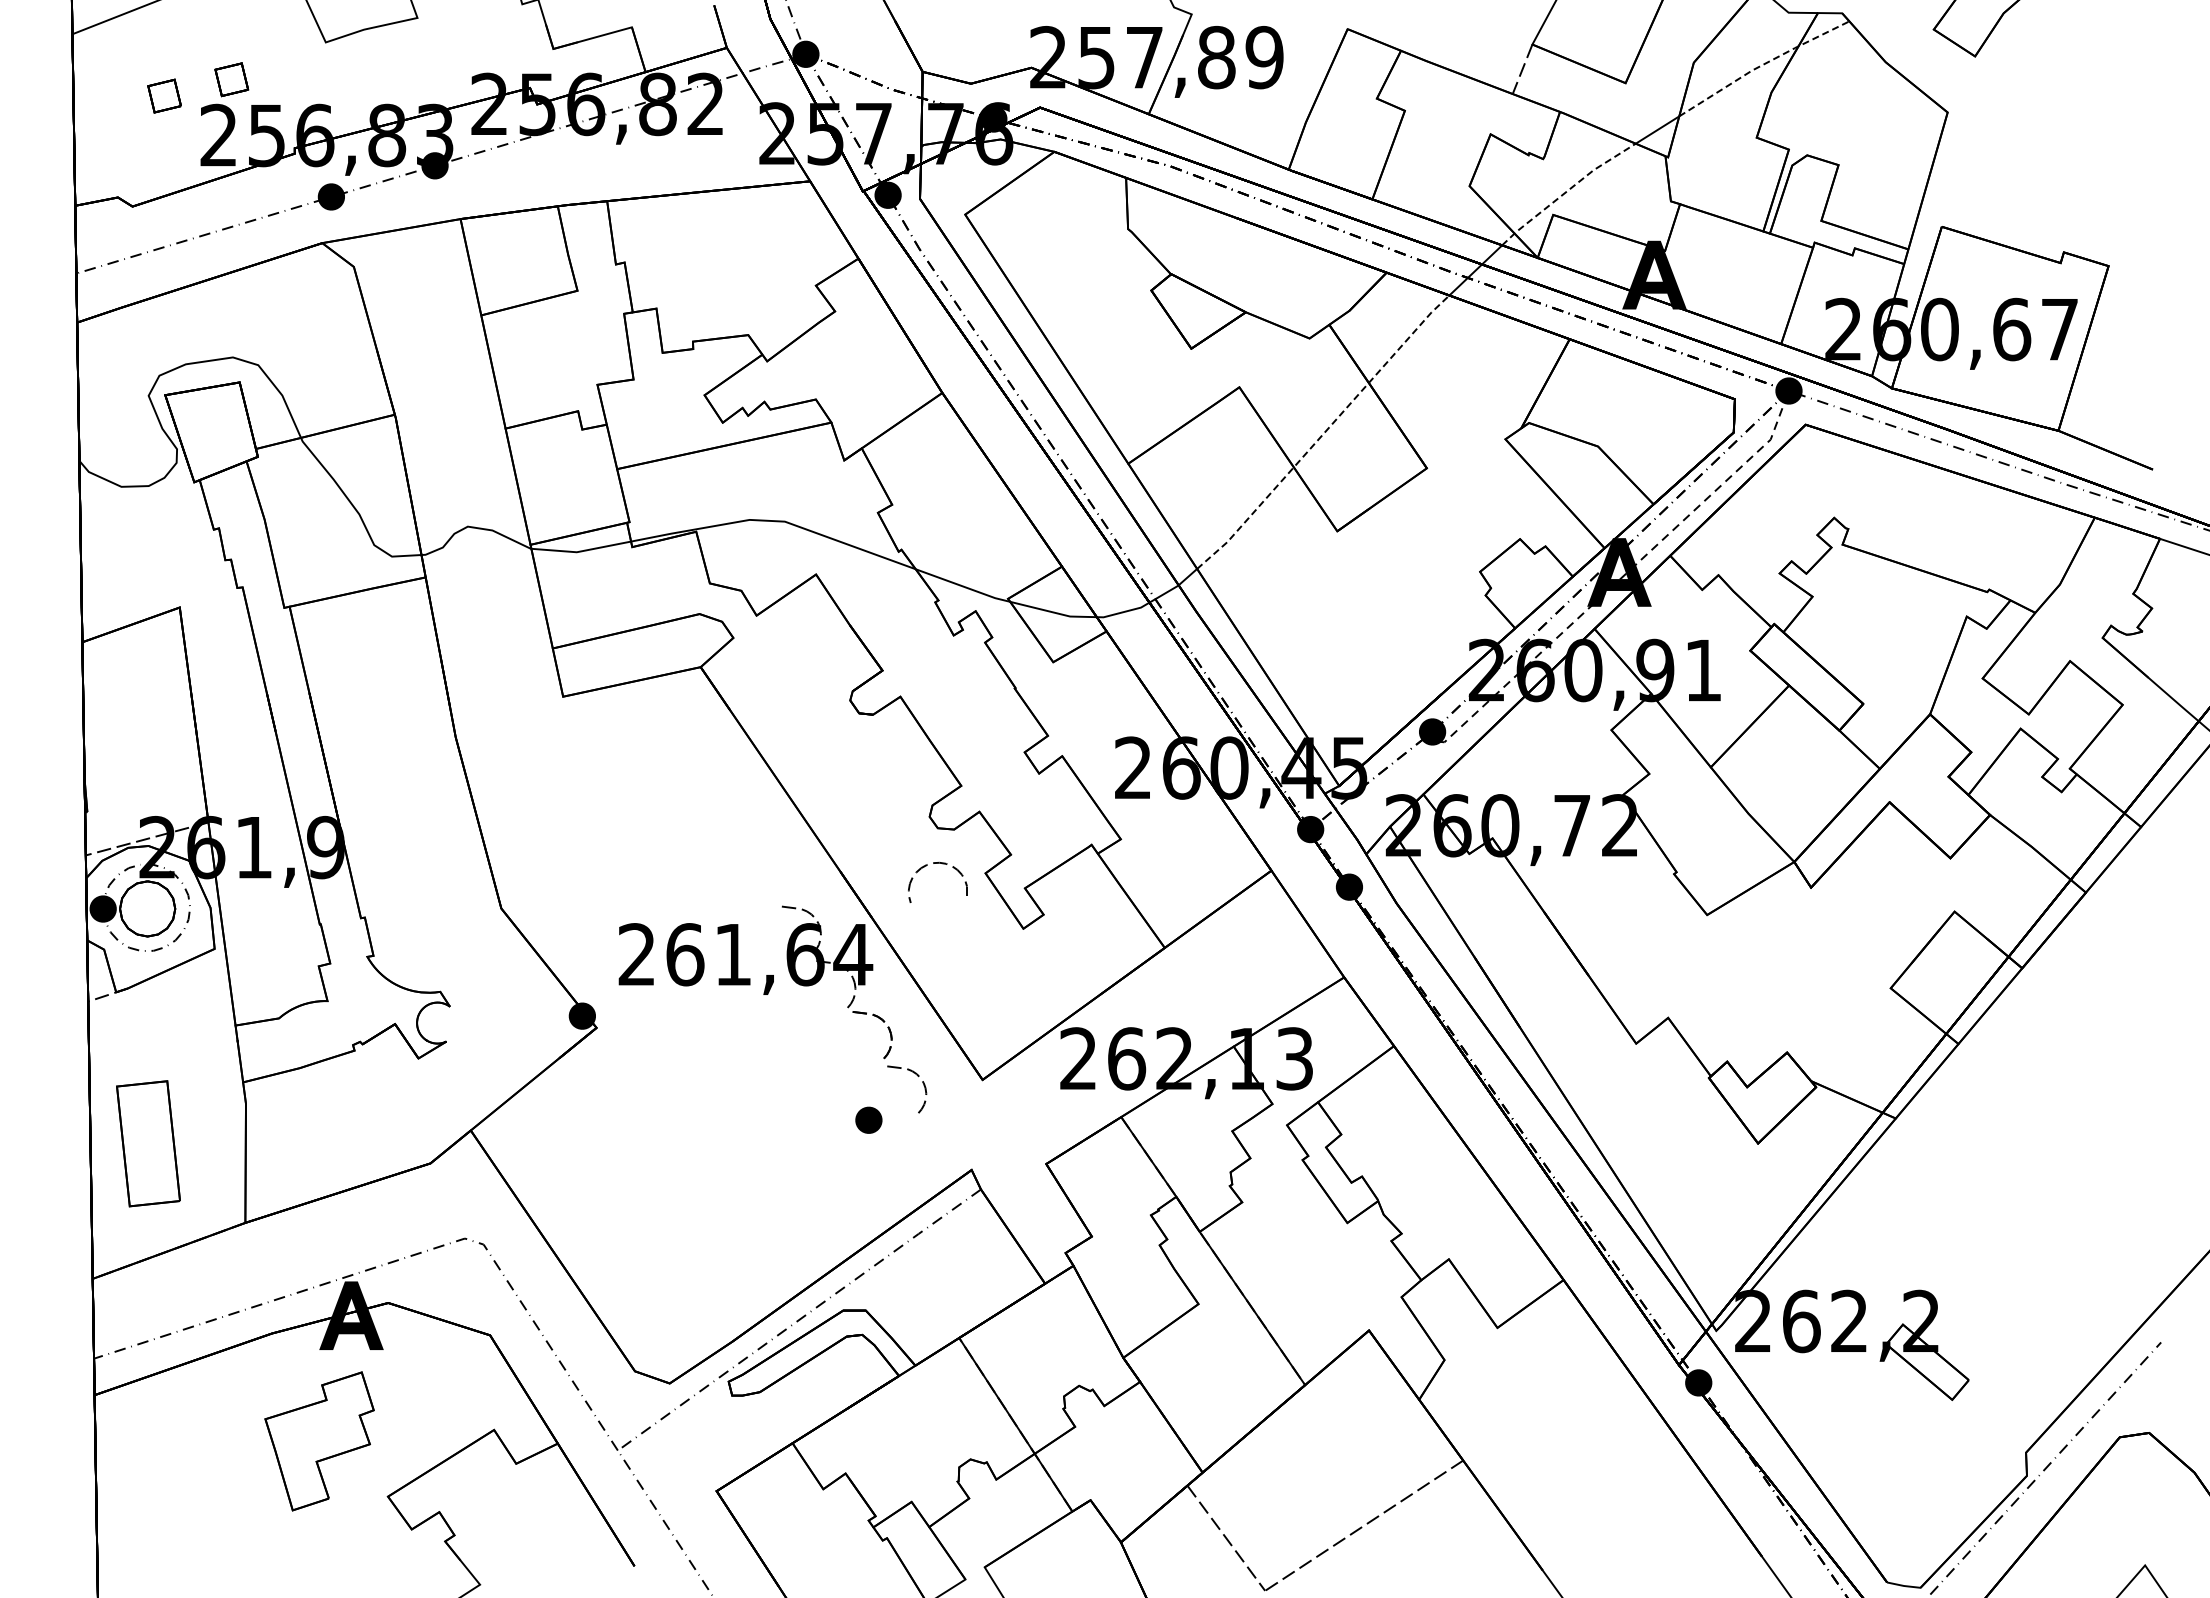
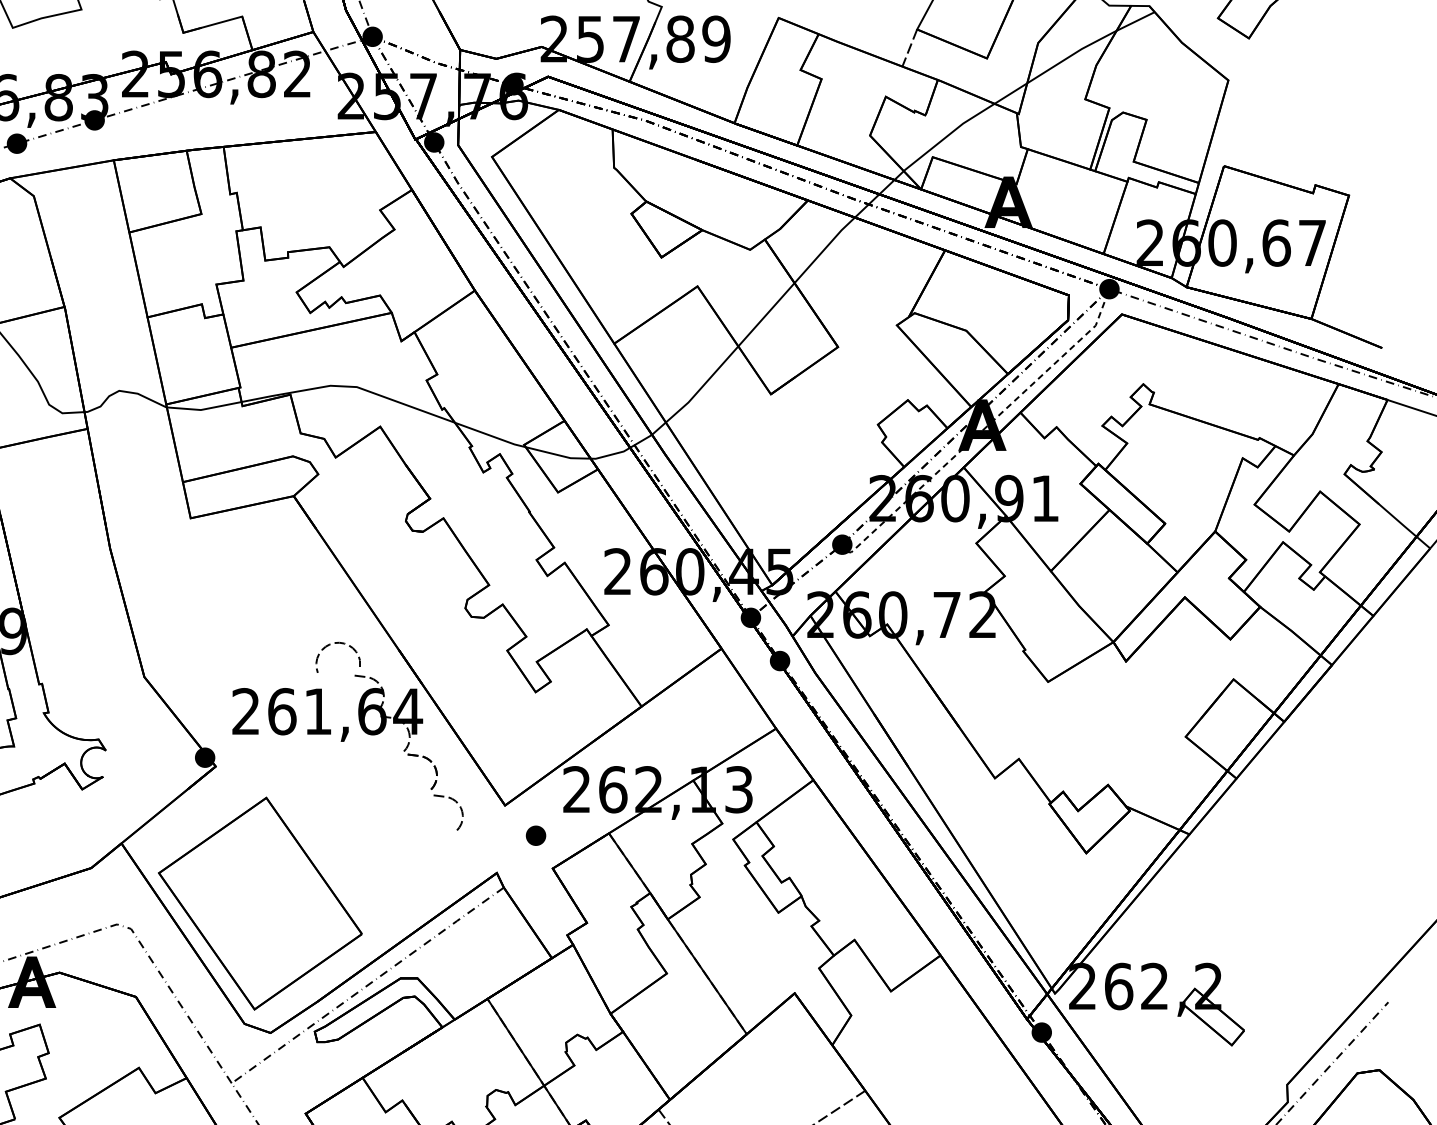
line: (1762, 65) -> (1089, 45), dashed -> solid
line: (1567, 191) -> (943, 139), dashed -> solid
line: (1324, 433) -> (761, 321), dashed -> solid
curve: (942, 864) -> (341, 644), moved
part: (868, 1119) -> (535, 835), moved
part: (655, 1210) -> (259, 903), added

